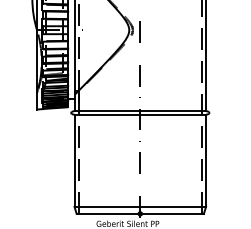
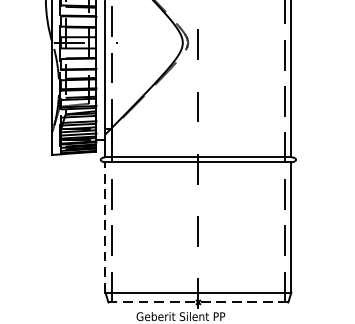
line: (74, 160) -> (105, 227), solid -> dashed
line: (140, 213) -> (198, 301), solid -> dashed

